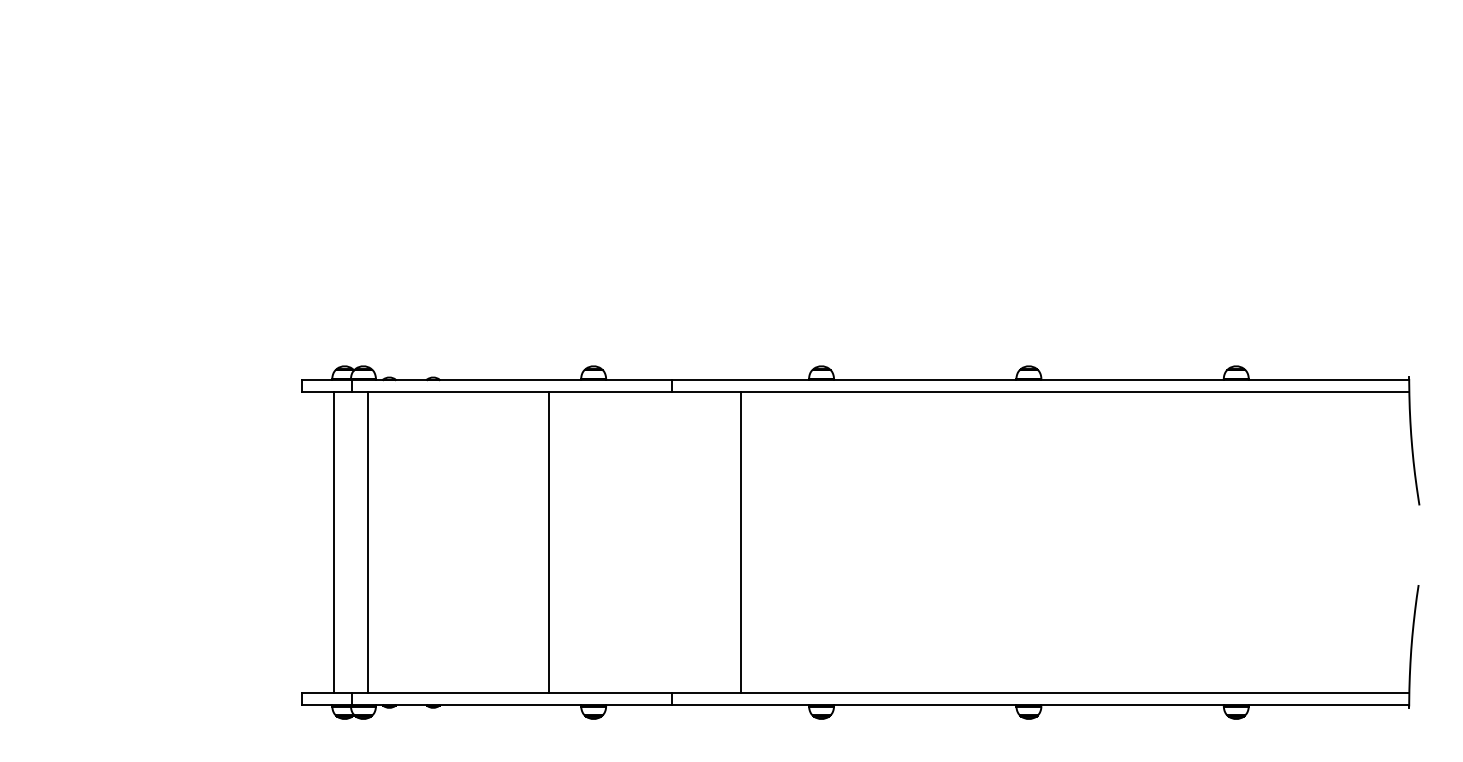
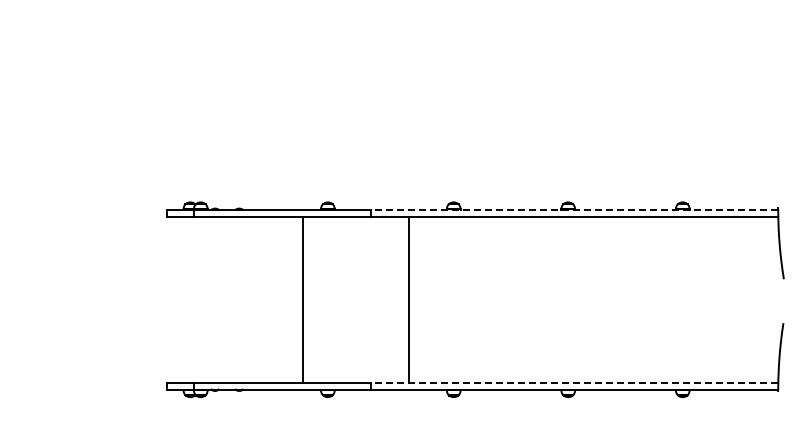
line: (1040, 379) -> (574, 209), solid -> dashed
line: (334, 542) -> (184, 299), removed
line: (368, 542) -> (203, 299), removed
line: (1040, 692) -> (574, 382), solid -> dashed

